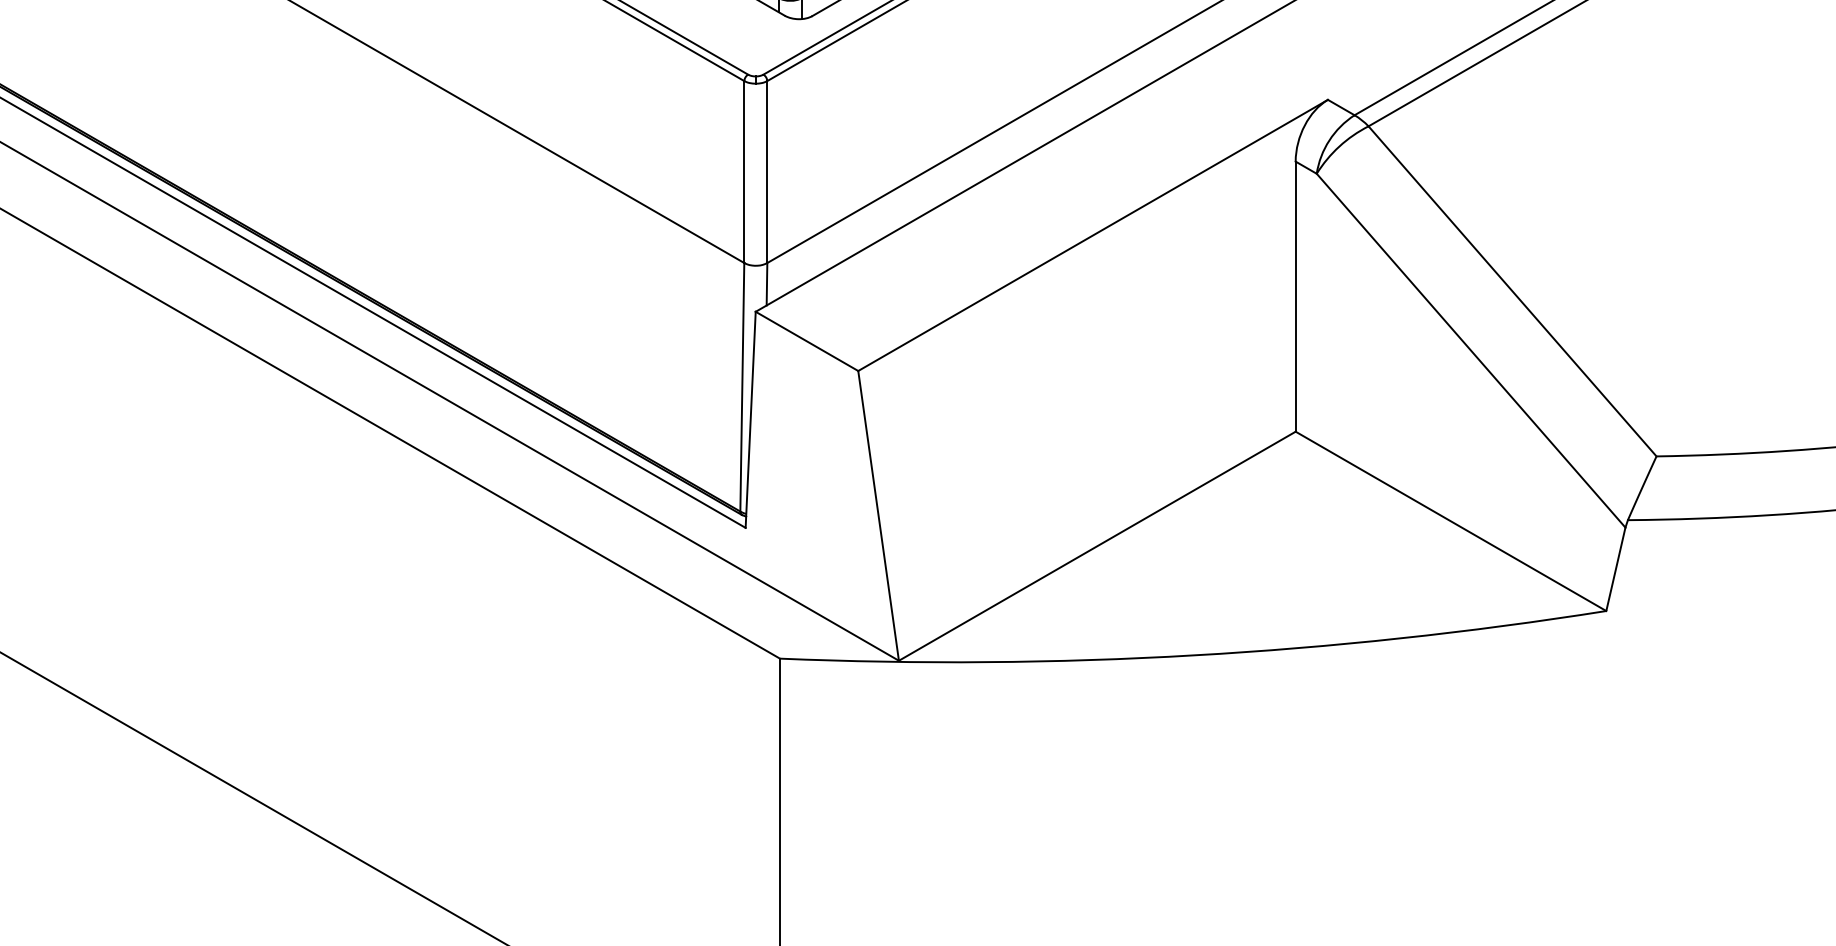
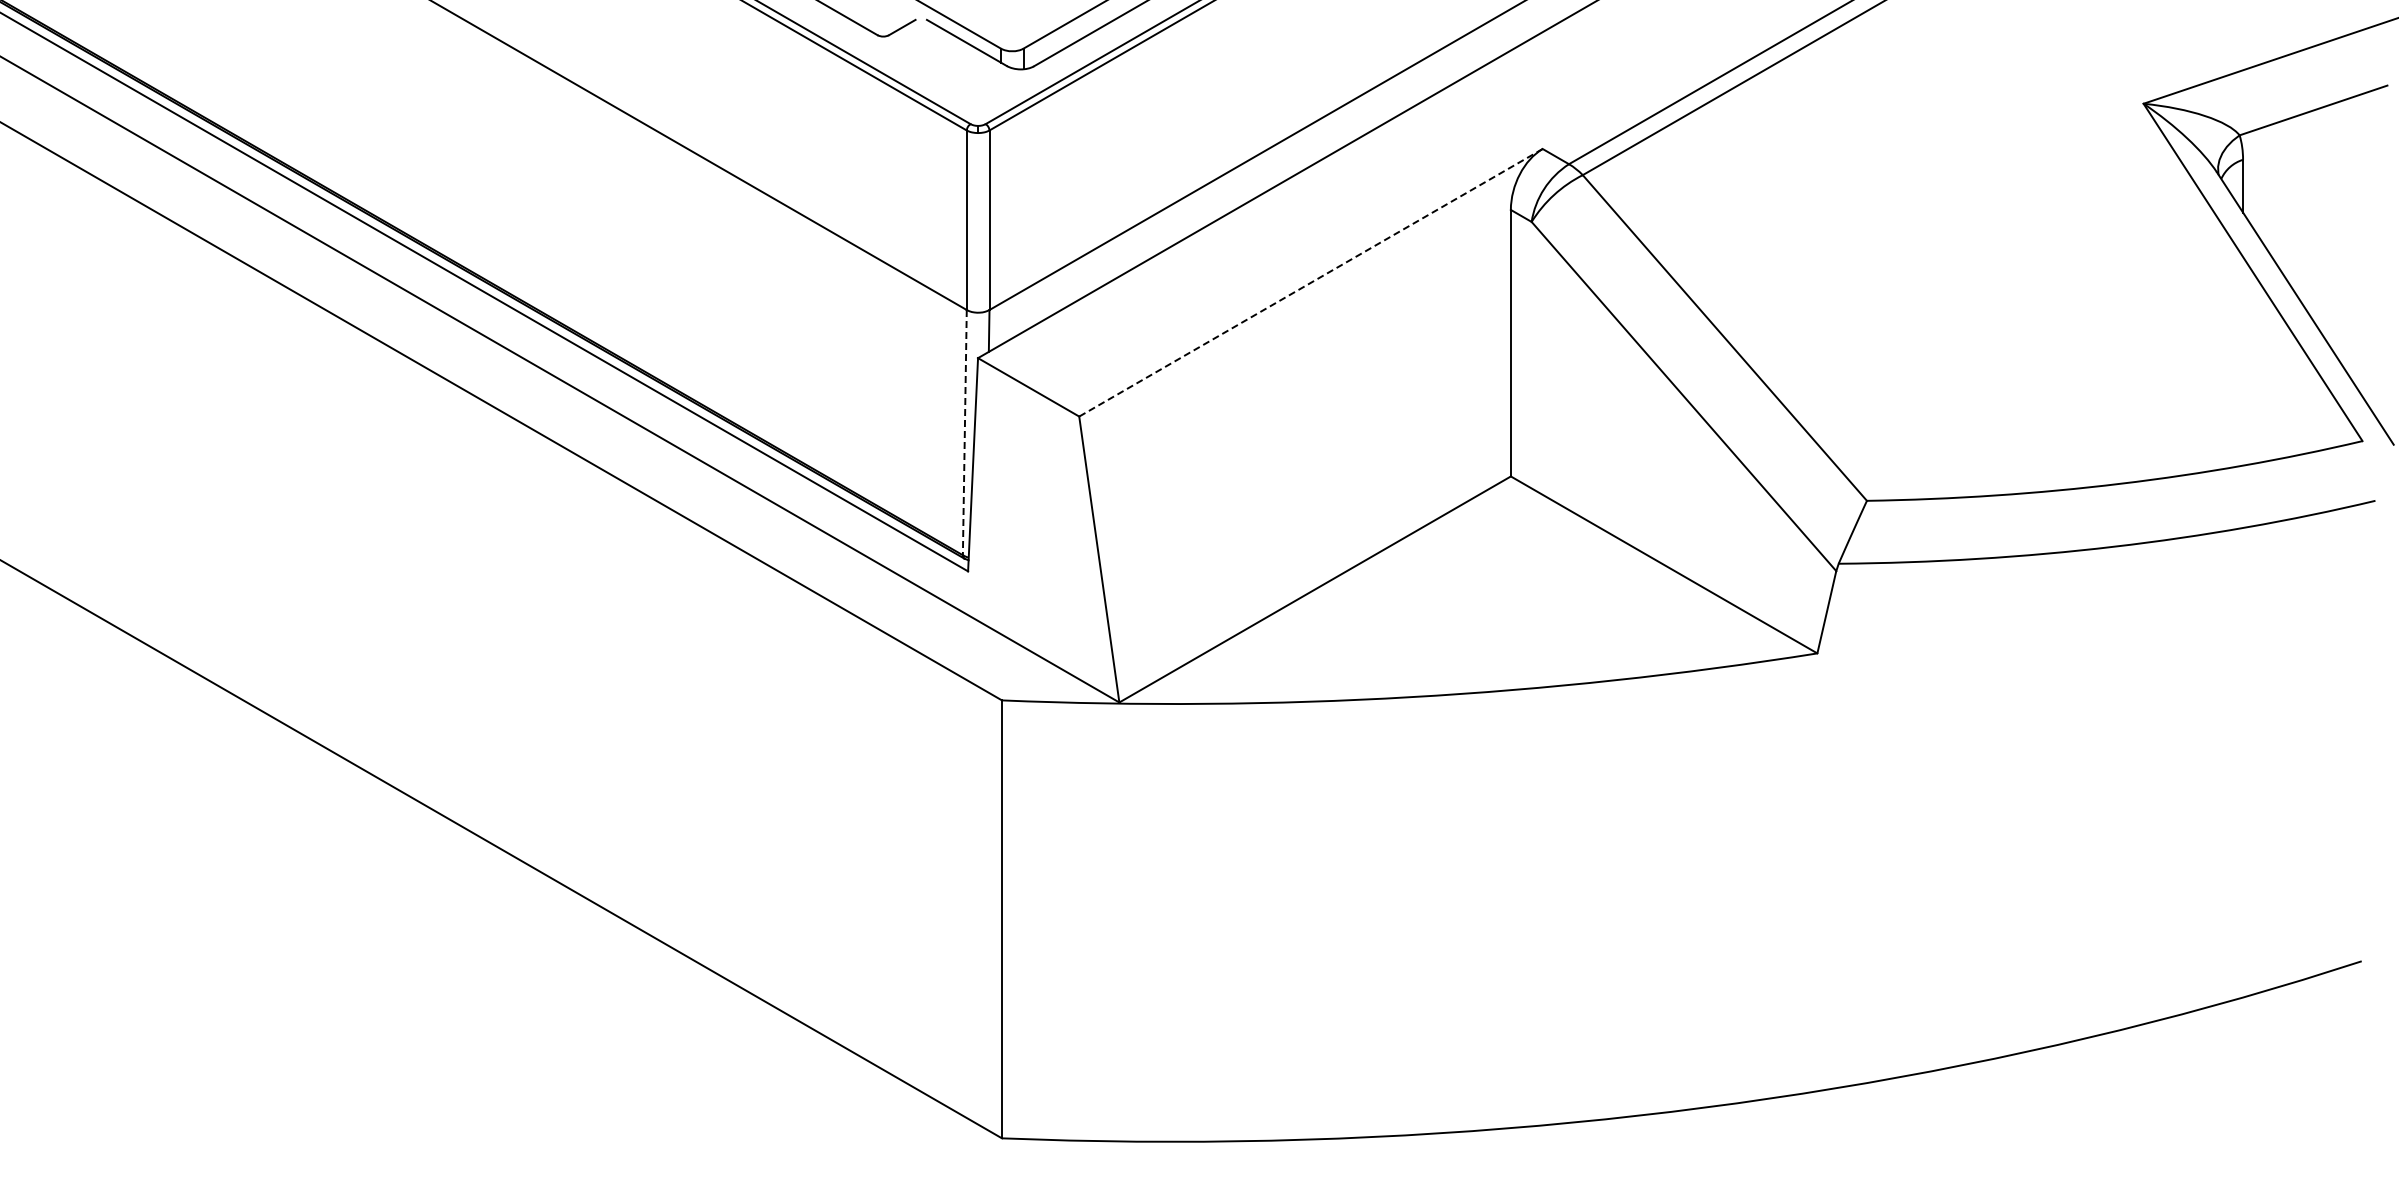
line: (1092, 235) -> (1310, 282), solid -> dashed
line: (741, 387) -> (964, 432), solid -> dashed

